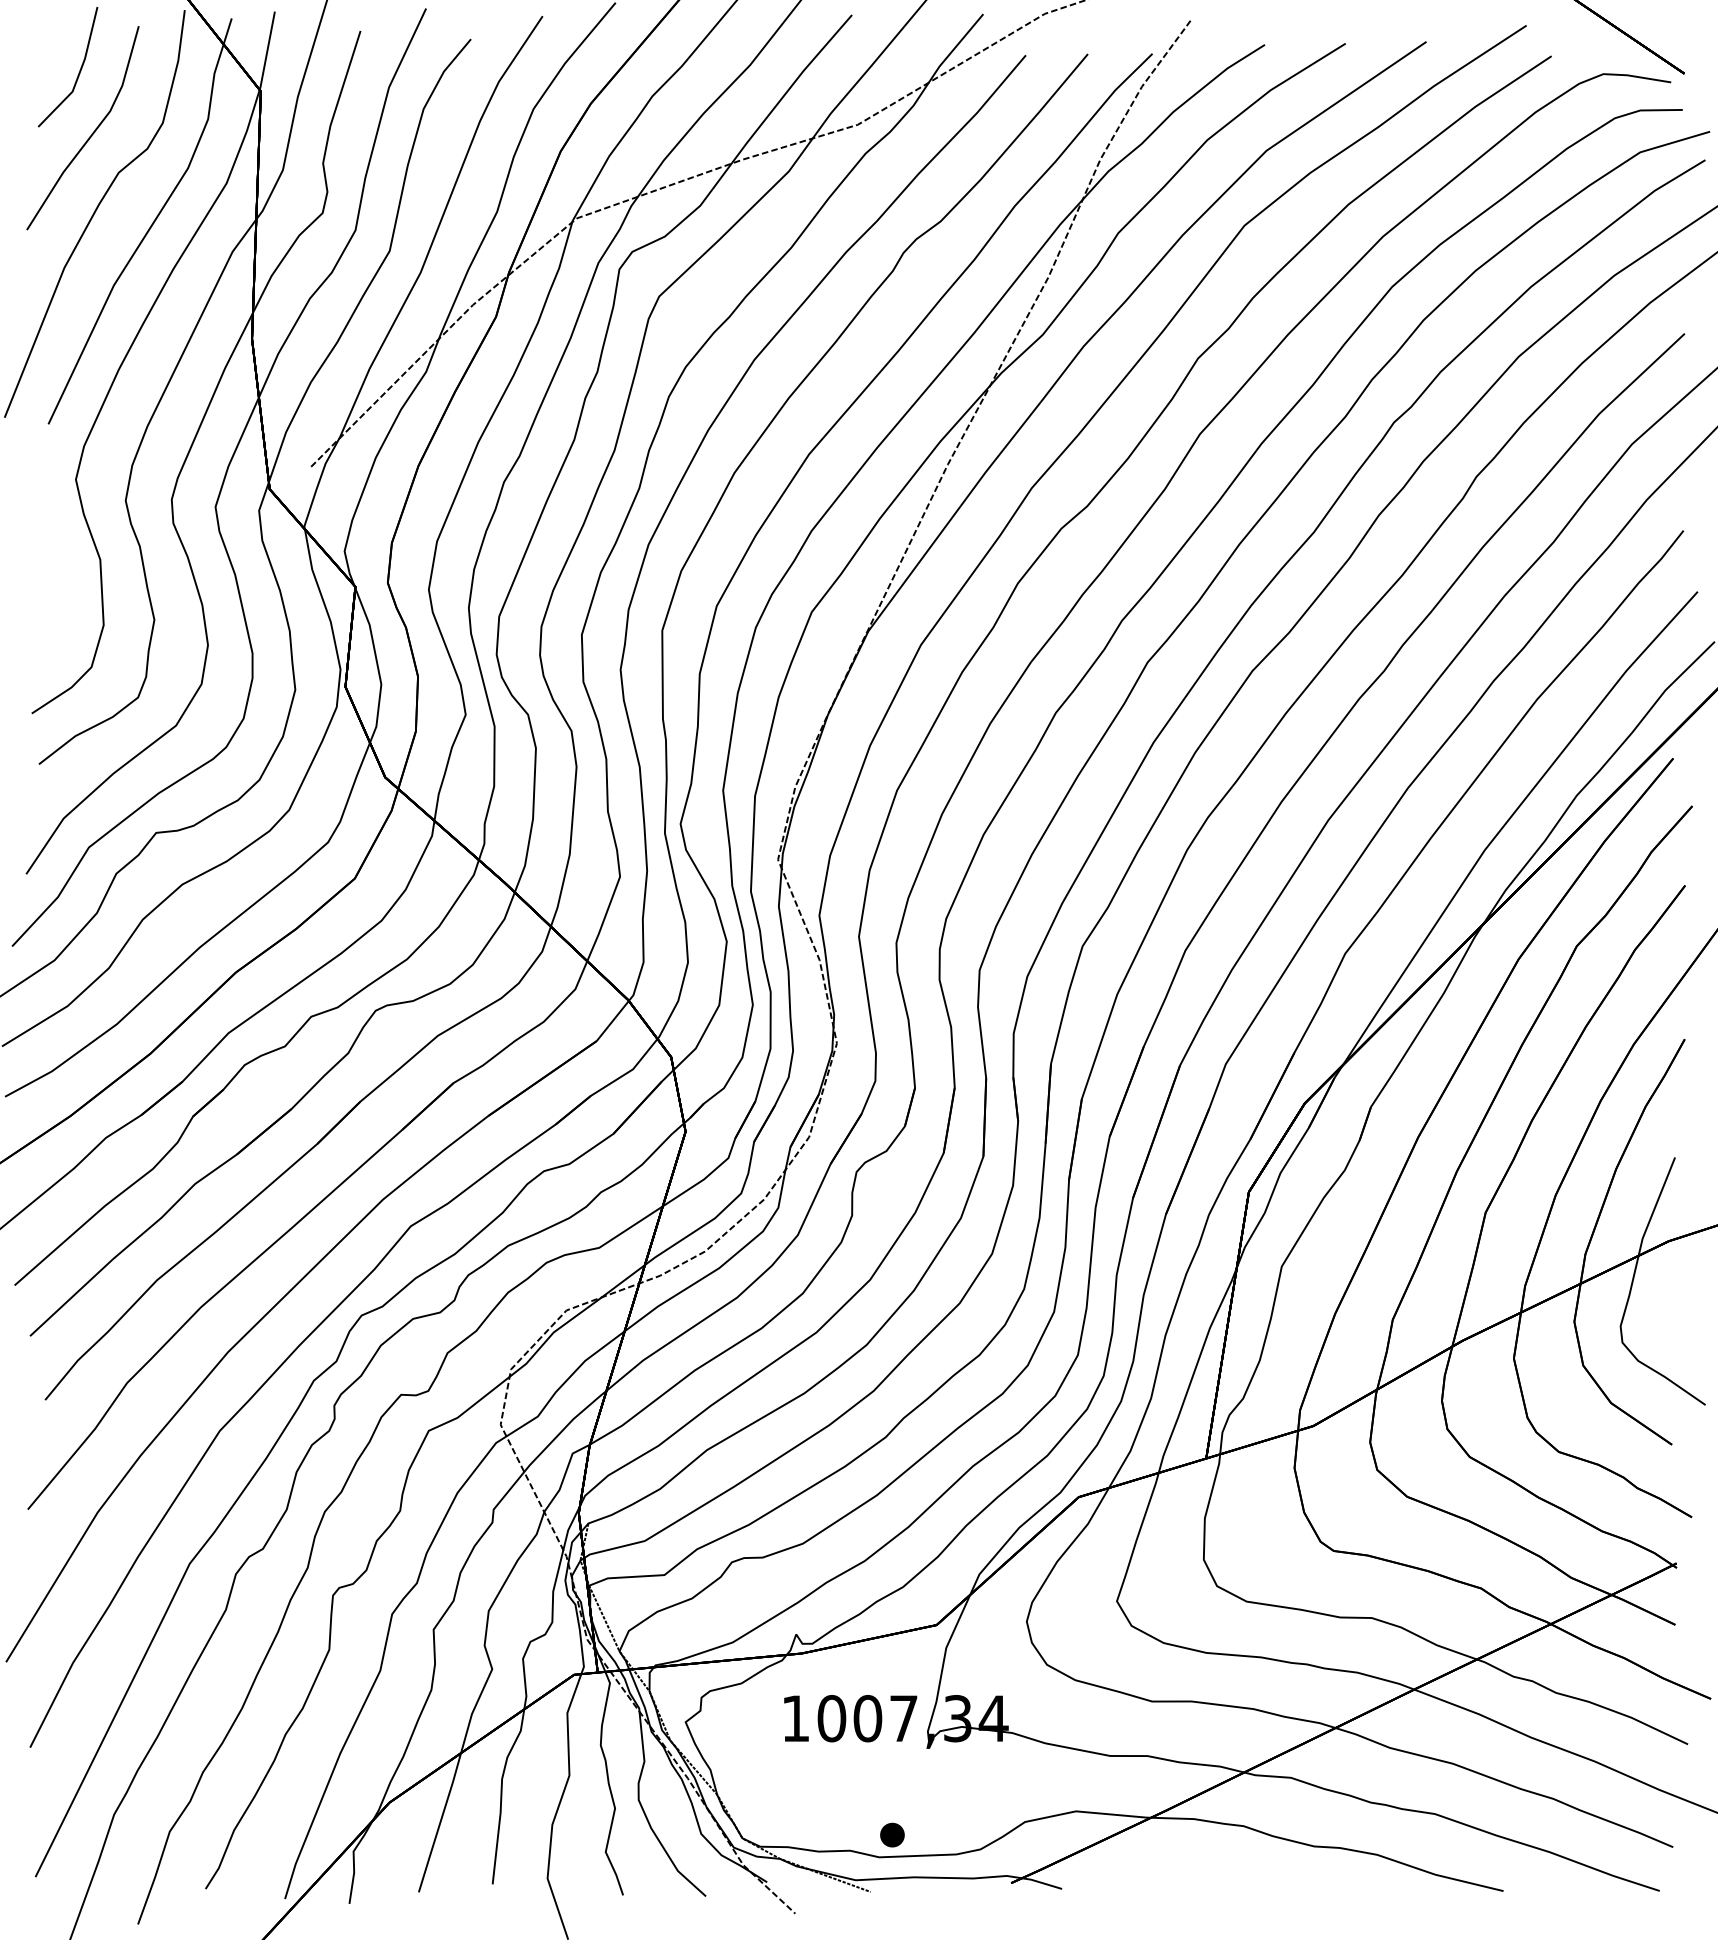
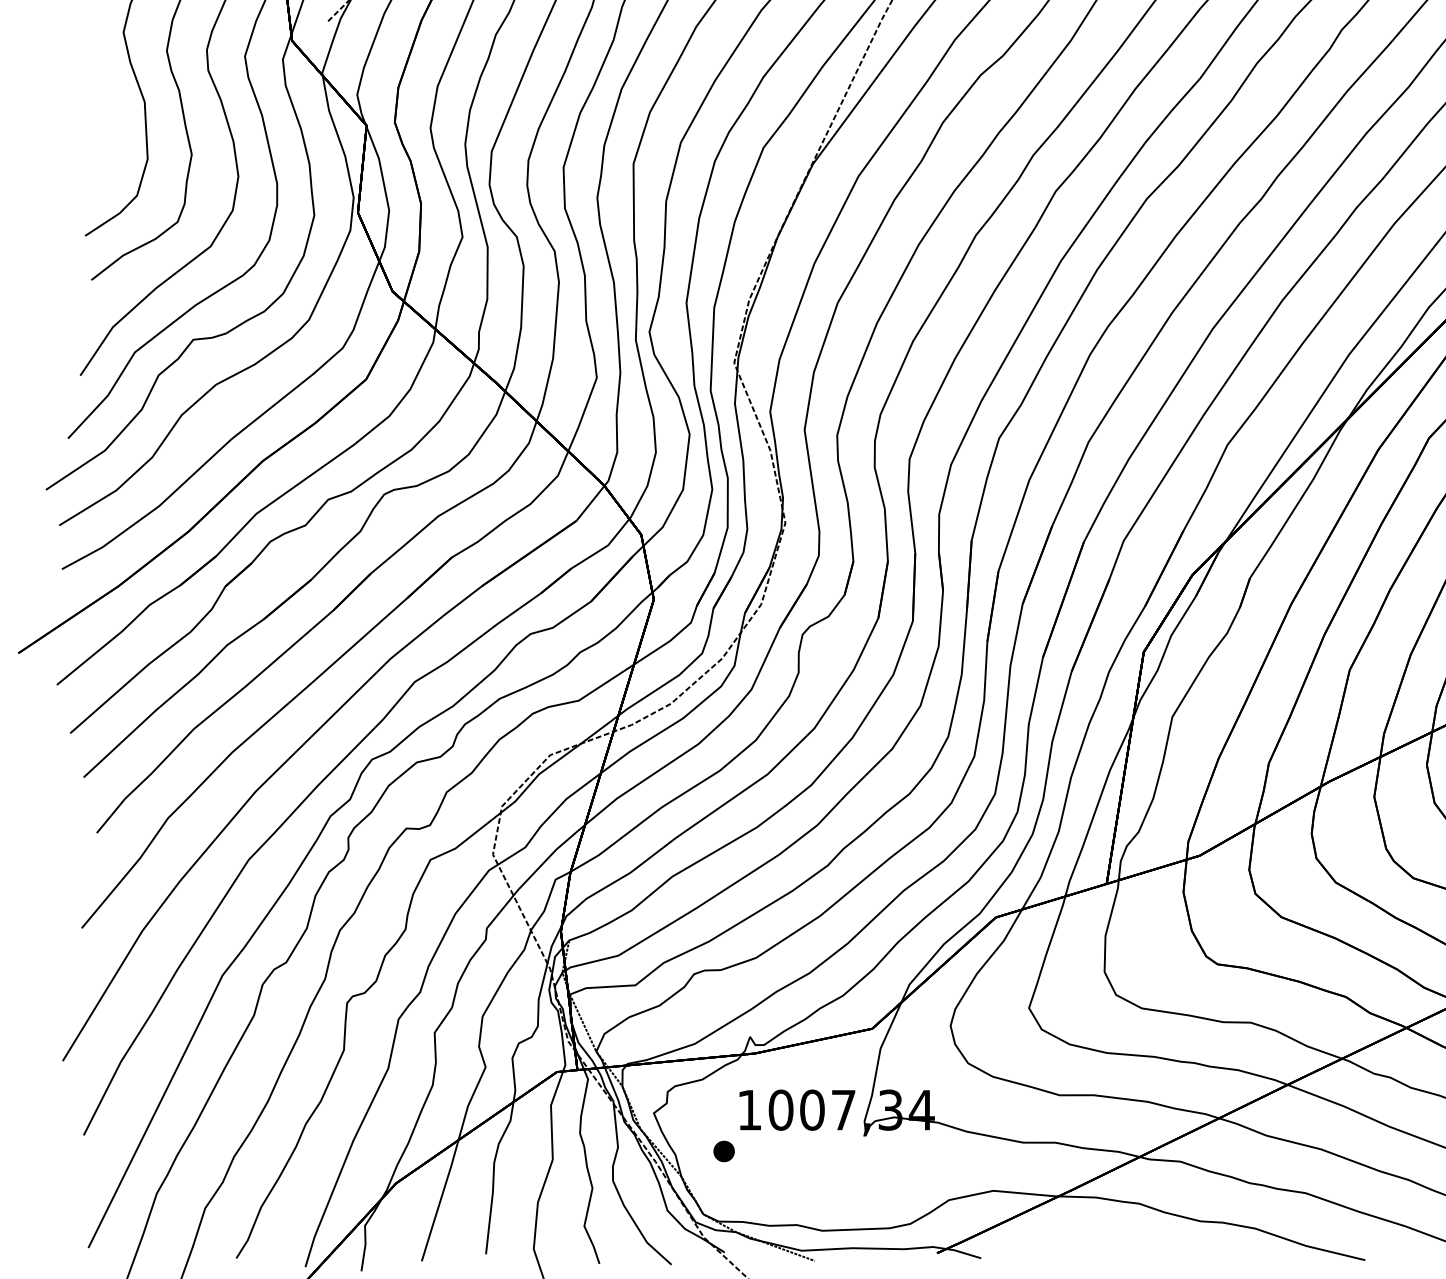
part: (892, 1834) -> (724, 1150), moved

